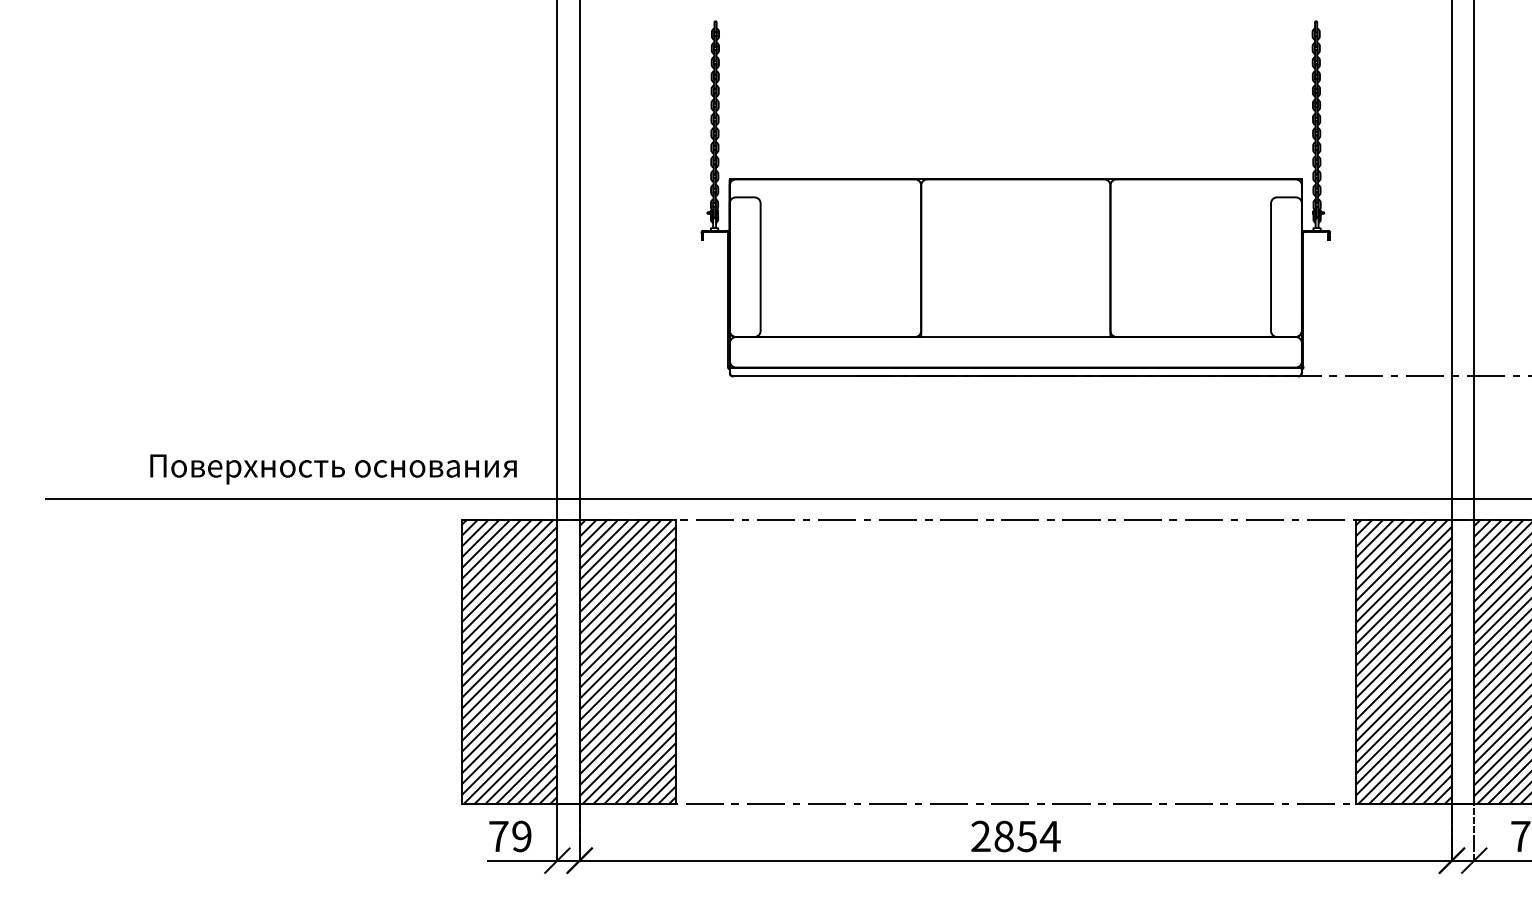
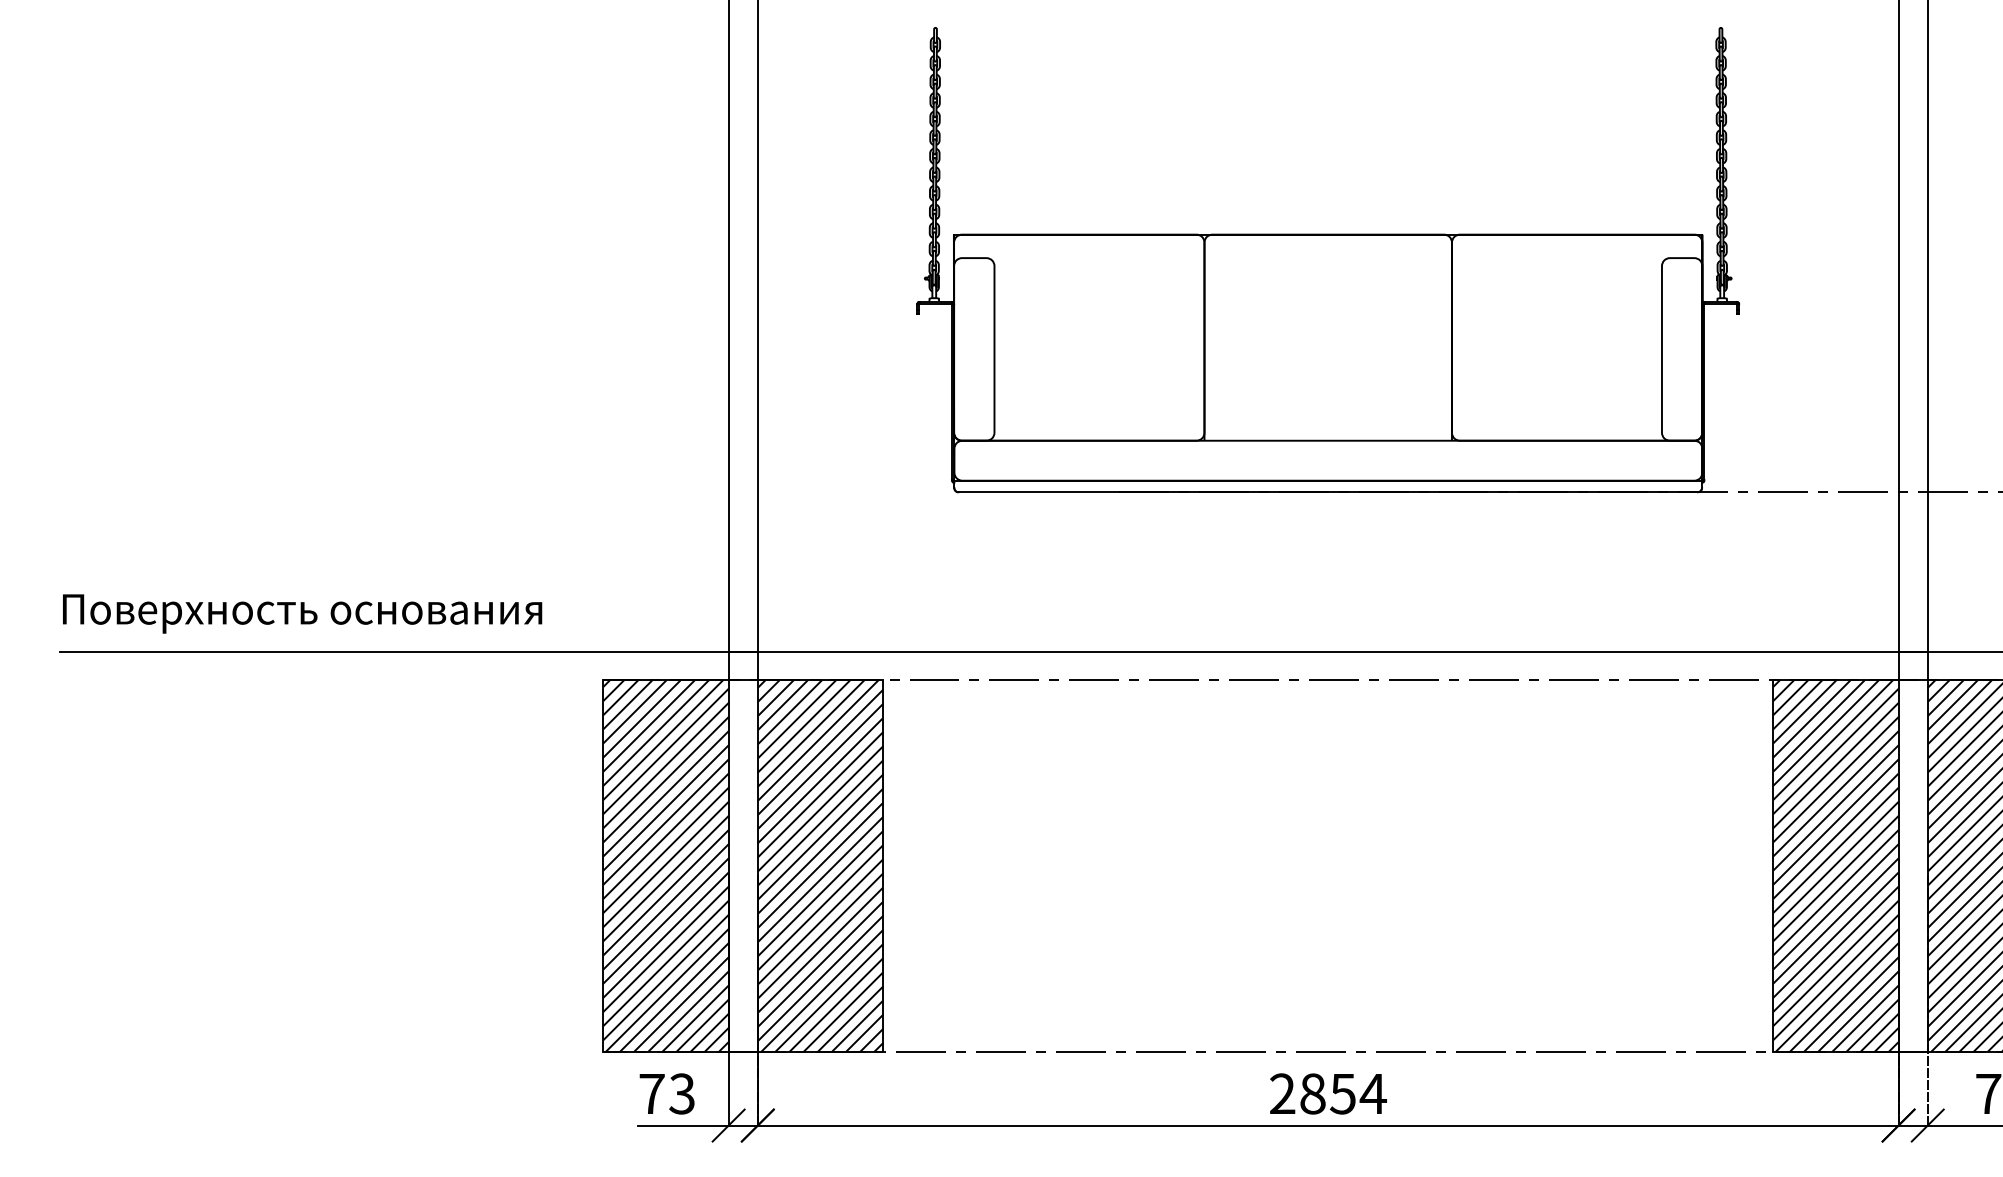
text: (333, 469) -> (302, 614), moved
text: (521, 836) -> (681, 1093), 79 -> 73

